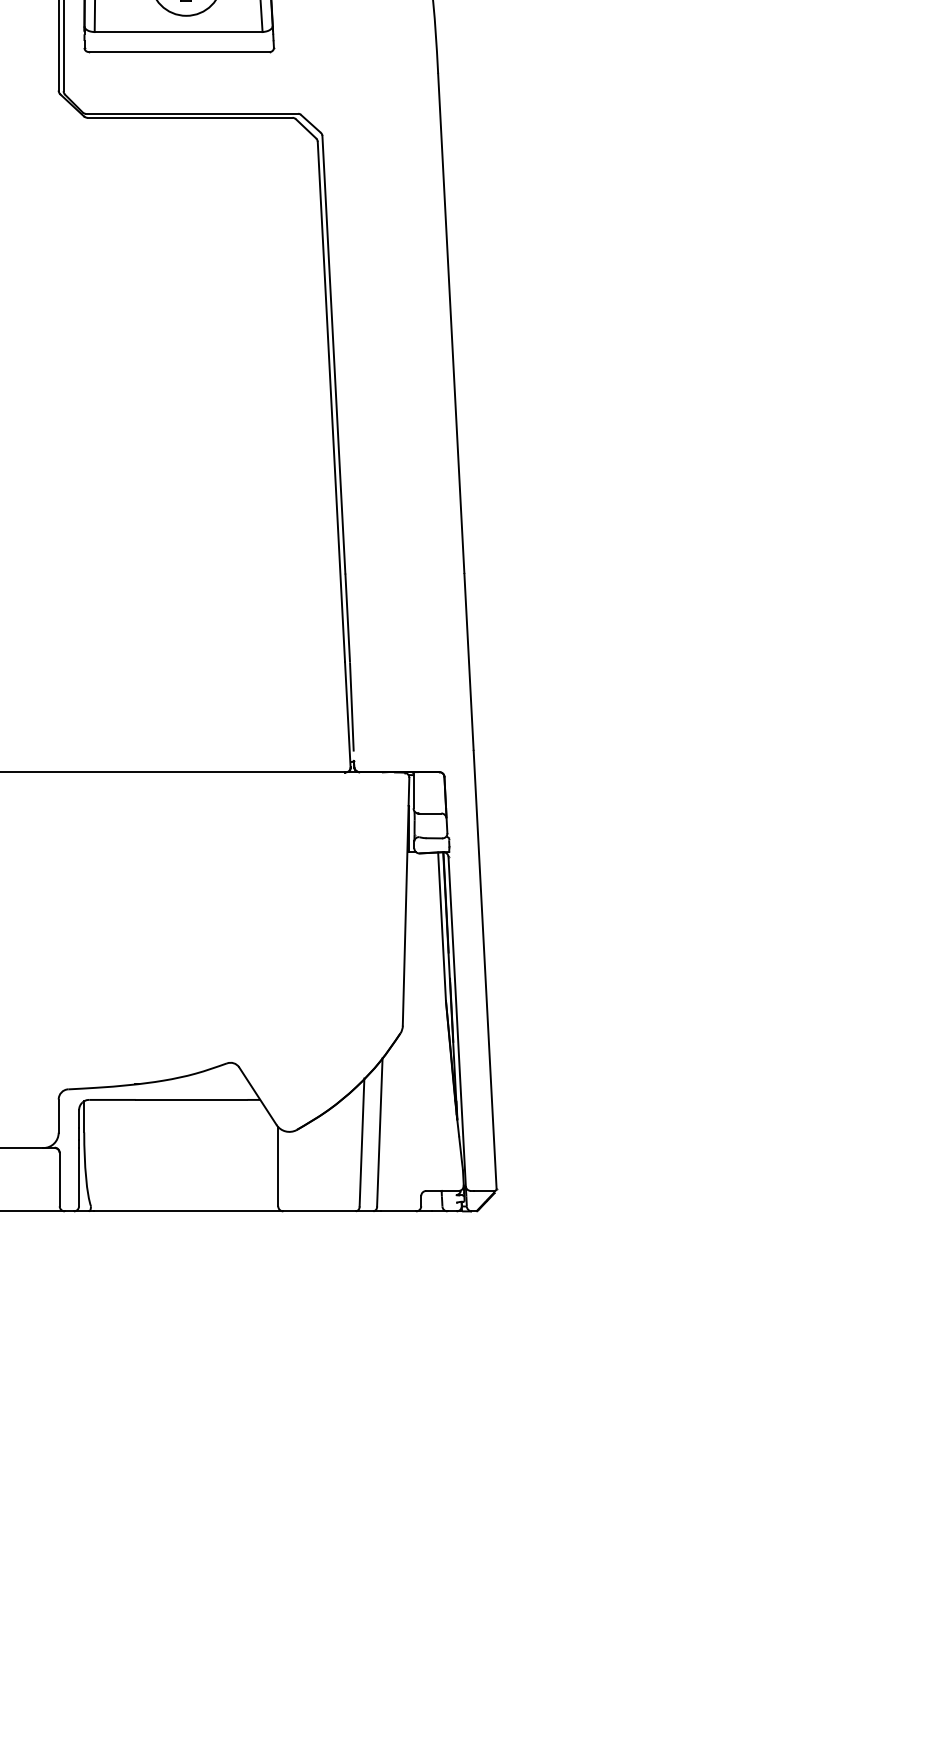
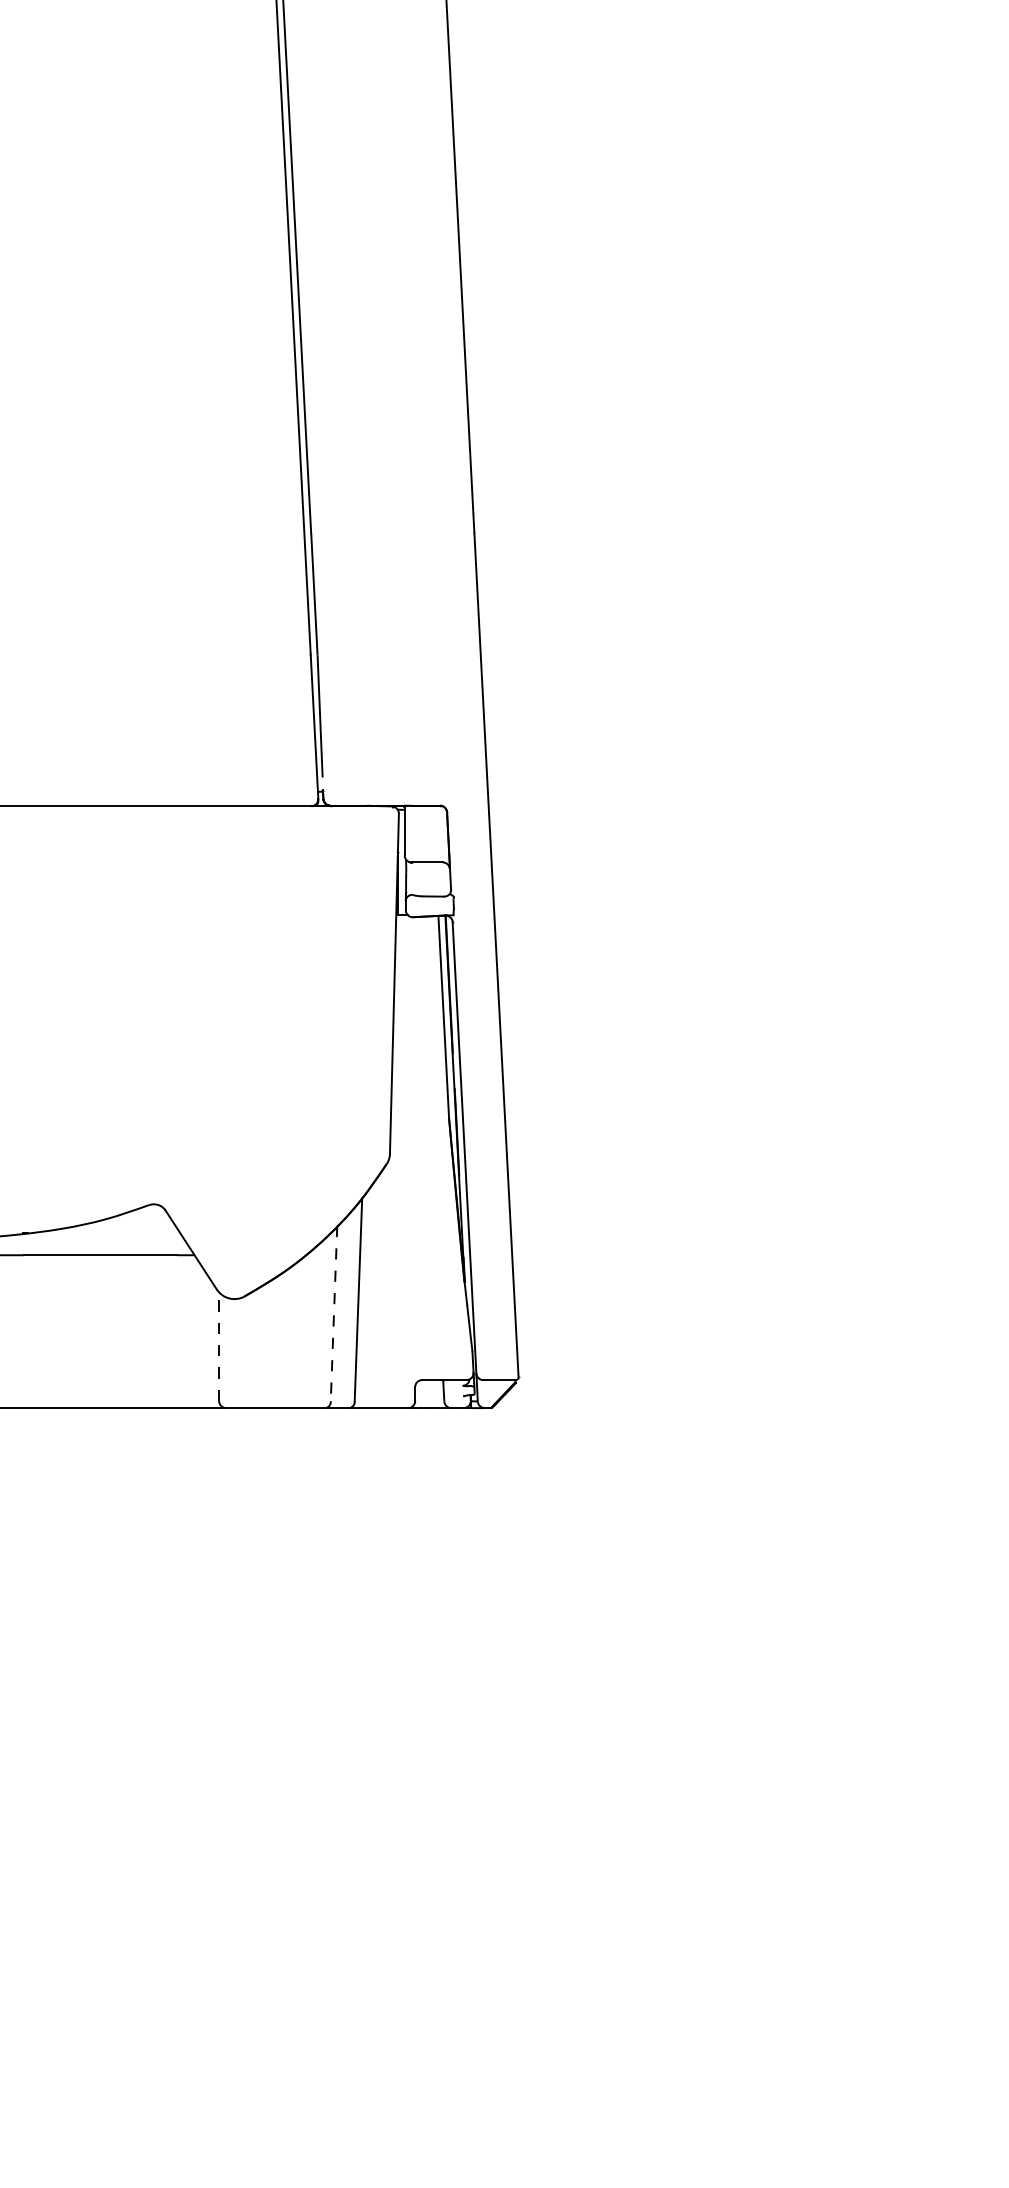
line: (362, 1142) -> (334, 1313), solid -> dashed
line: (278, 1166) -> (219, 1346), solid -> dashed

